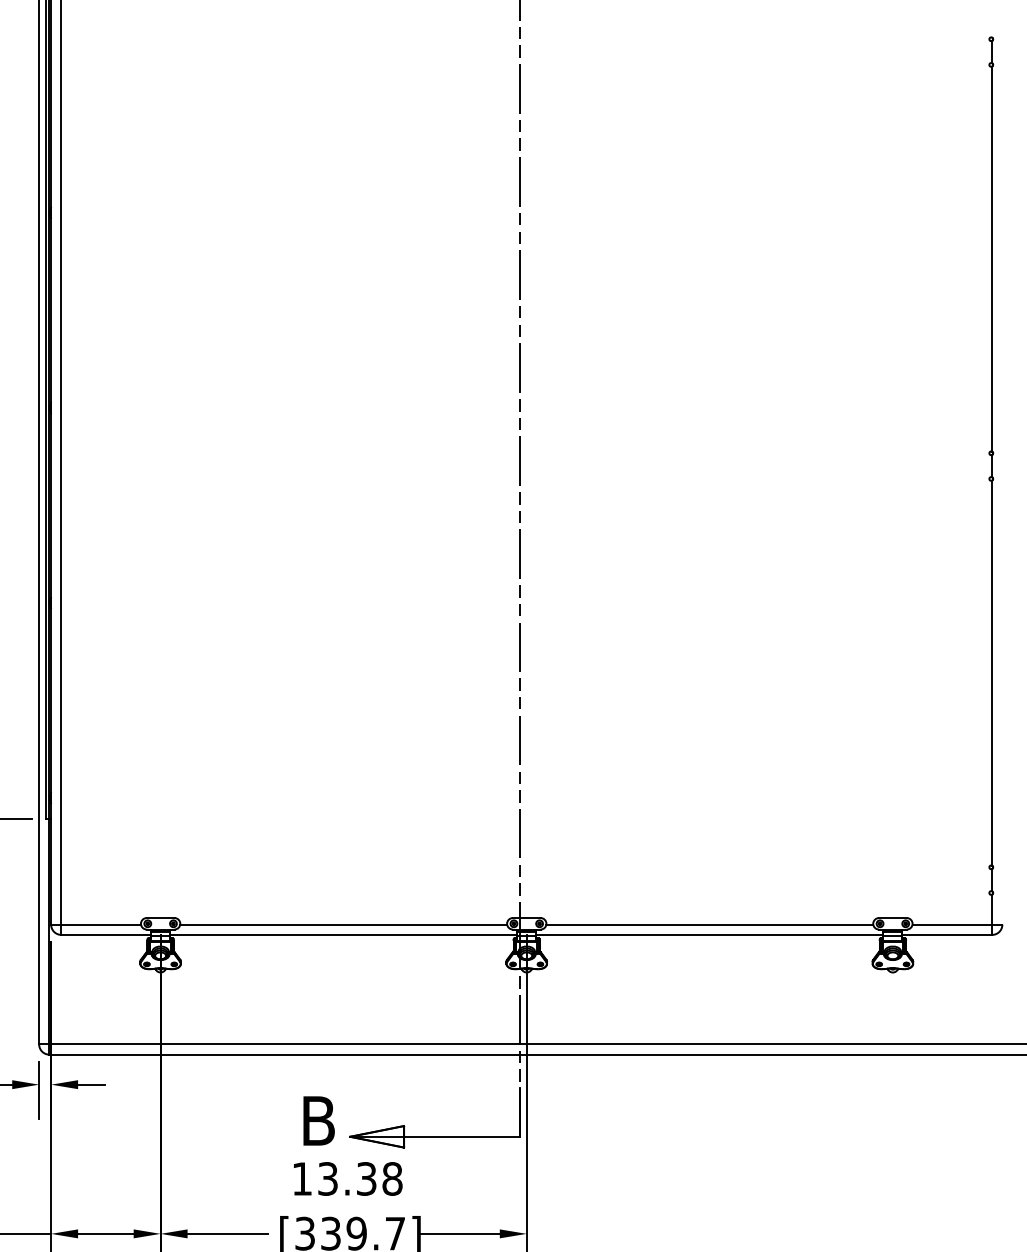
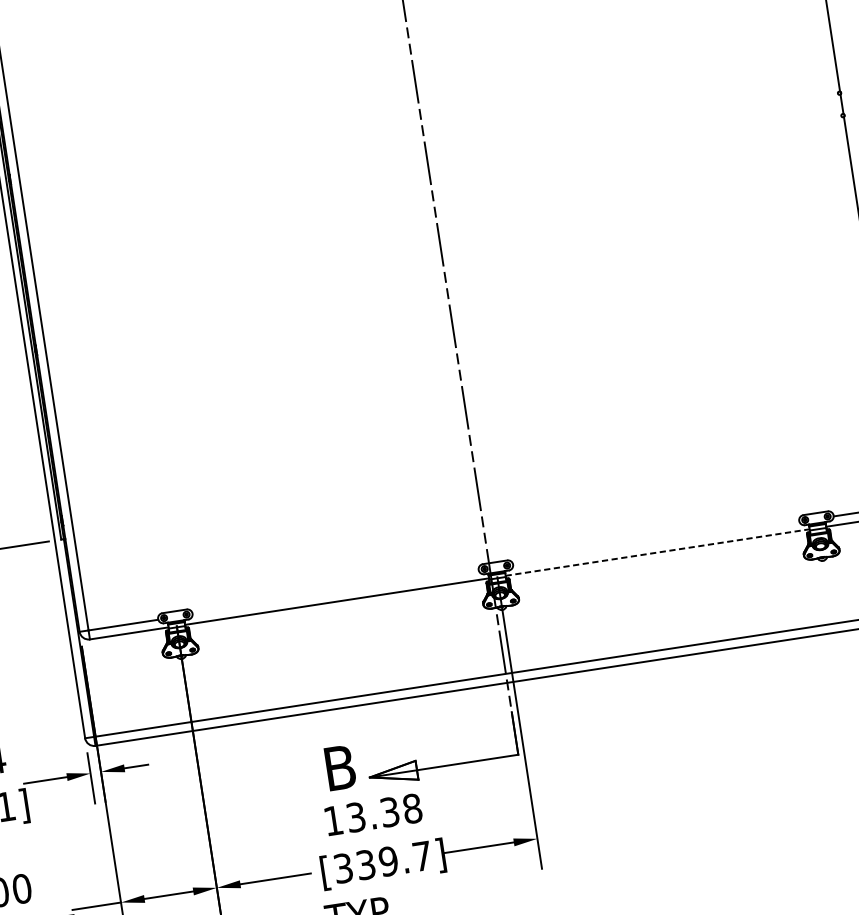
line: (343, 924) -> (335, 592), removed
line: (709, 924) -> (655, 543), removed
line: (709, 934) -> (657, 552), solid -> dashed

